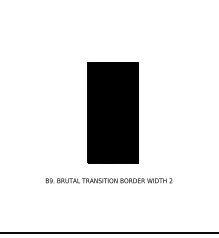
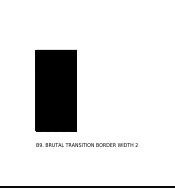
part: (112, 112) -> (55, 90), moved

